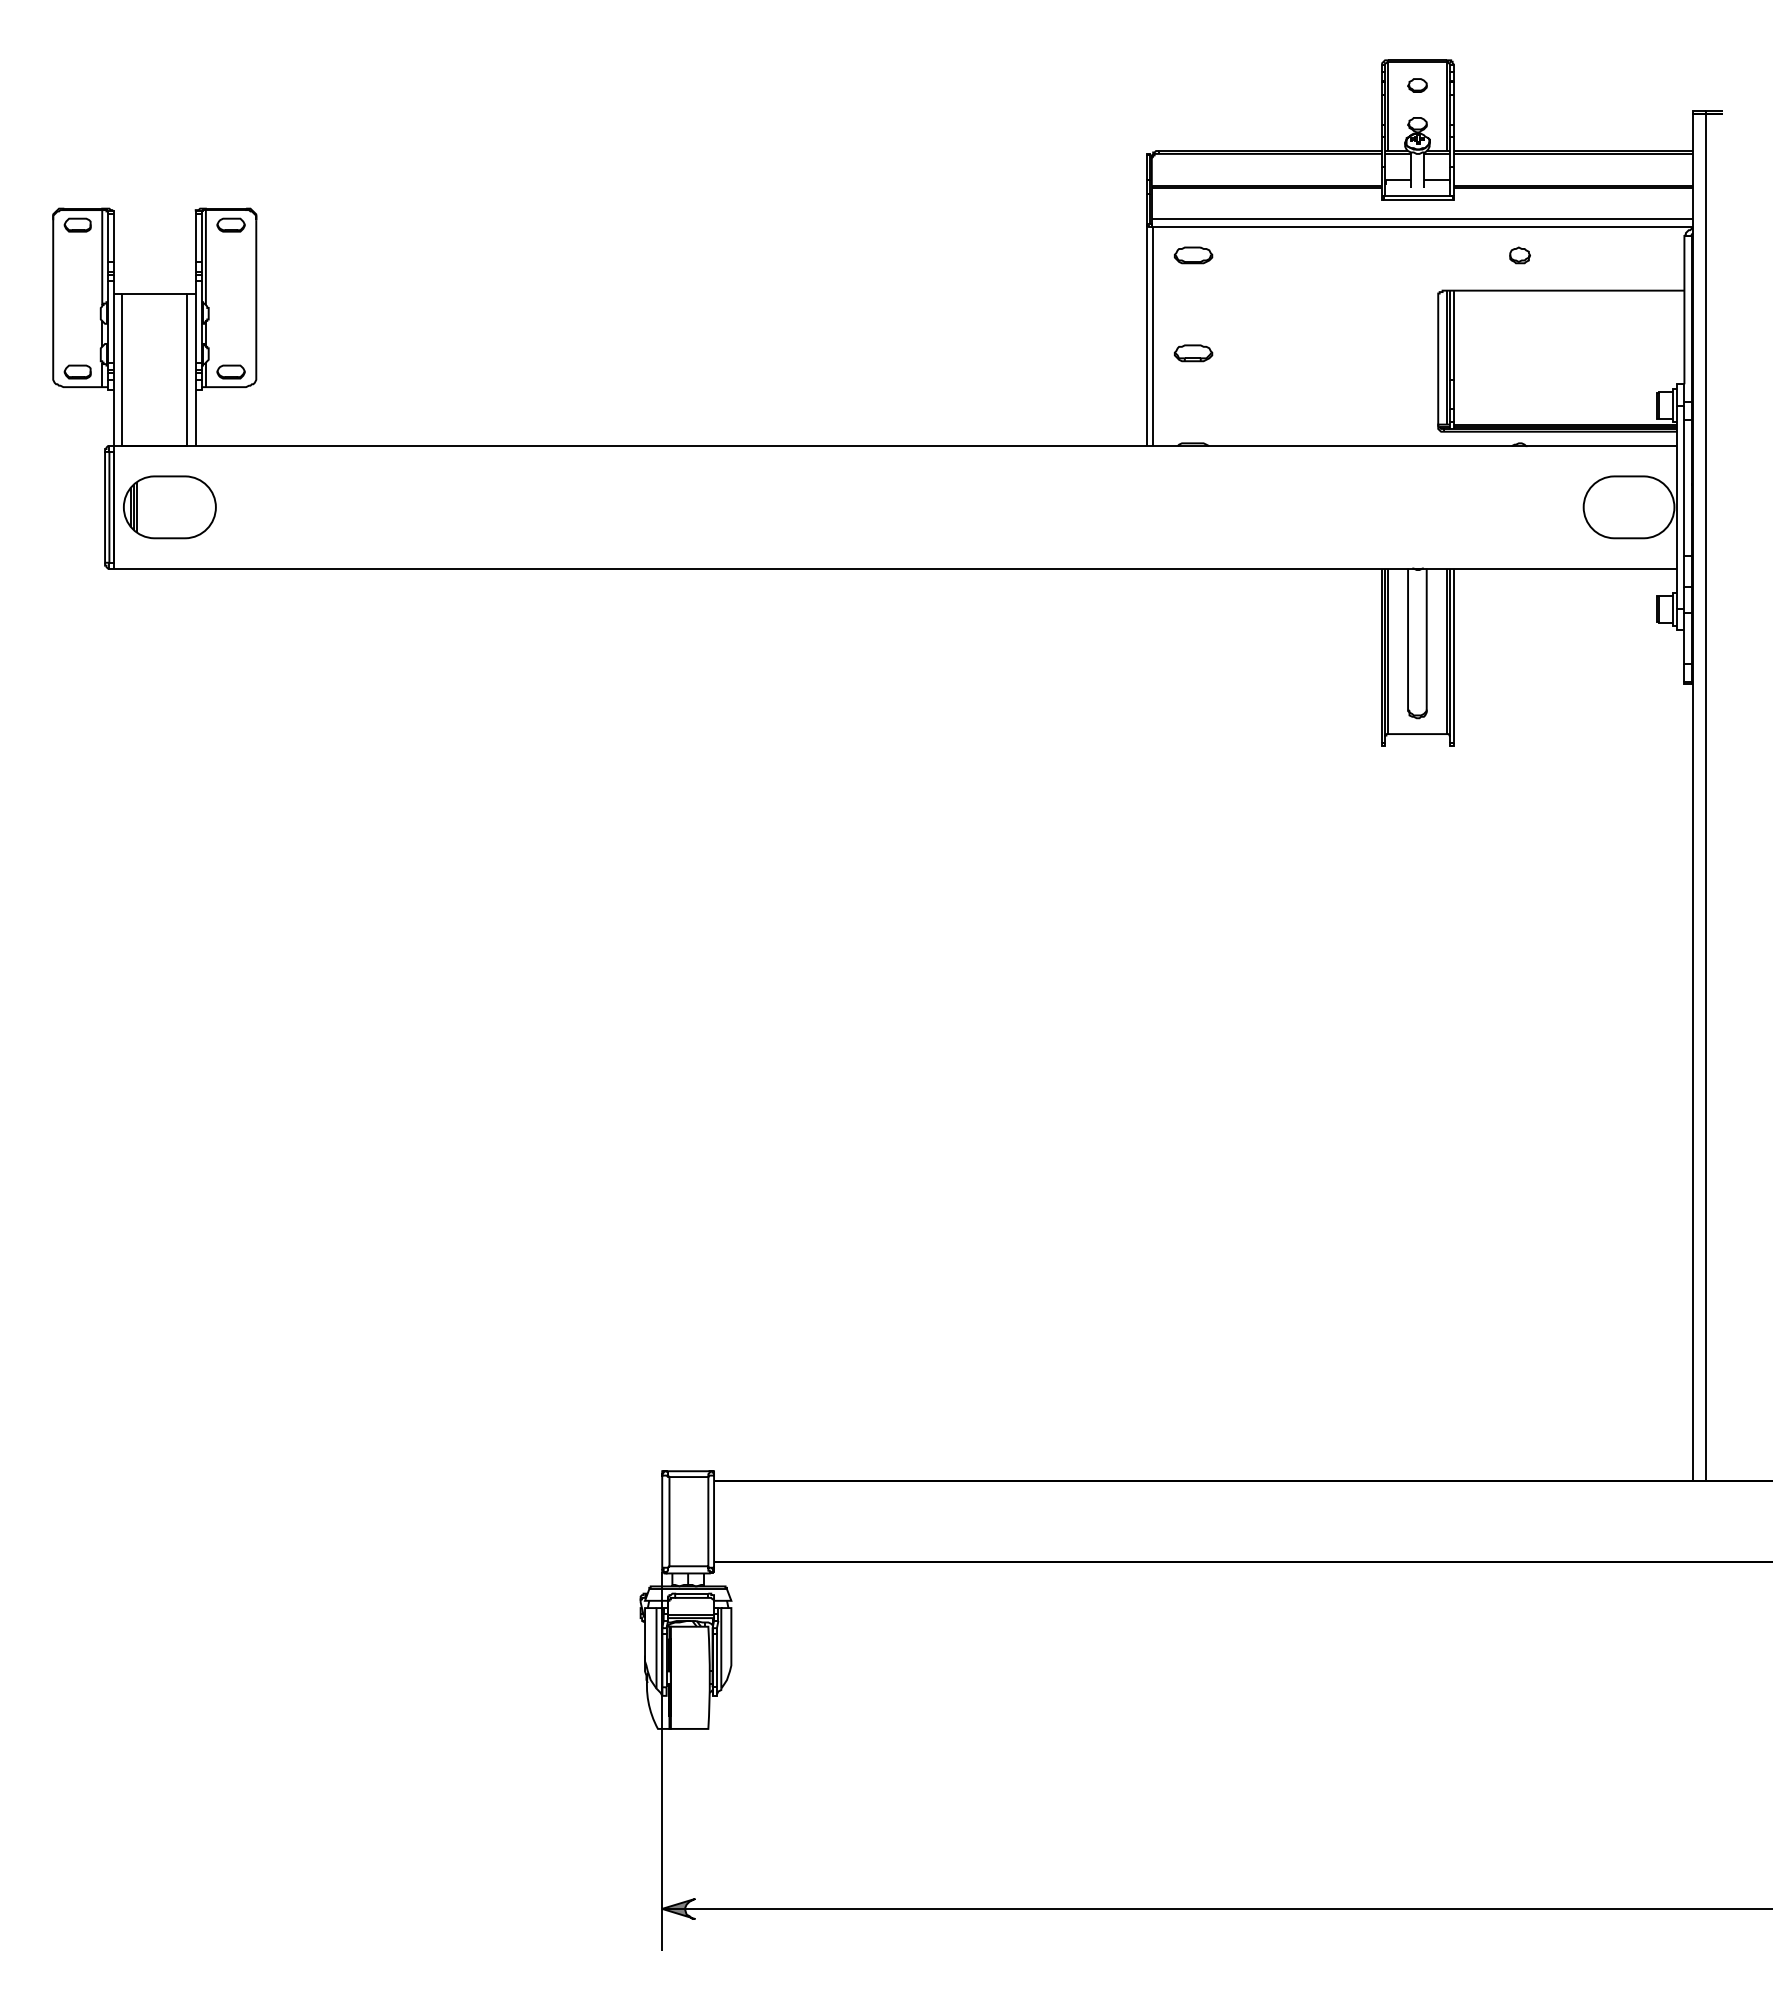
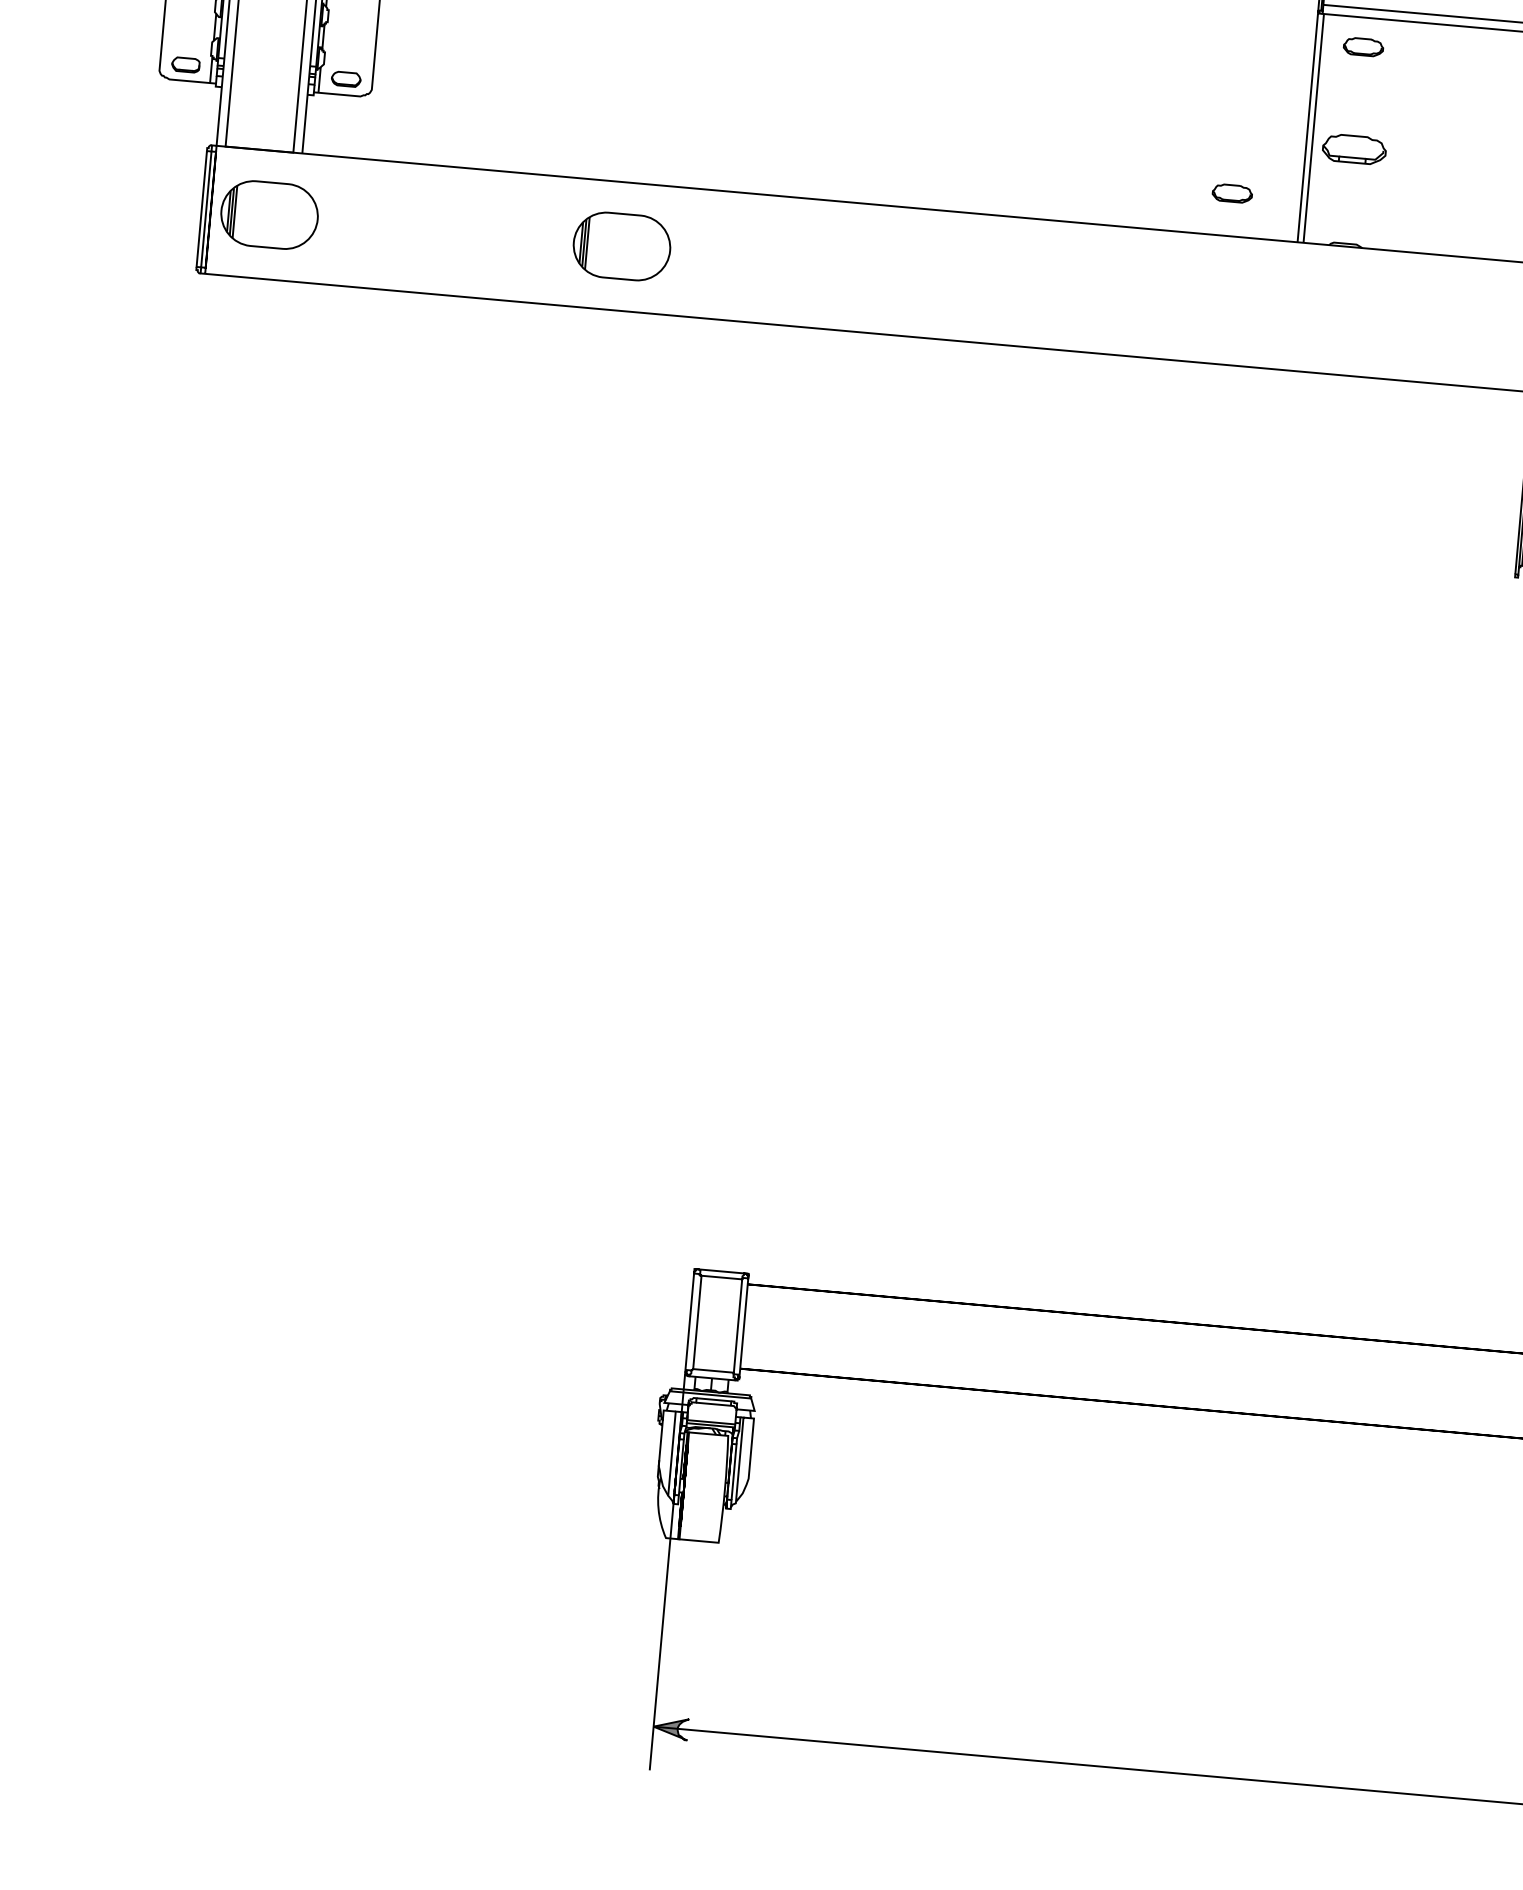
part: (1193, 353) -> (1354, 149), size x1.6
part: (1081, 405) -> (1232, 193), added
part: (506, 507) -> (621, 246), added

